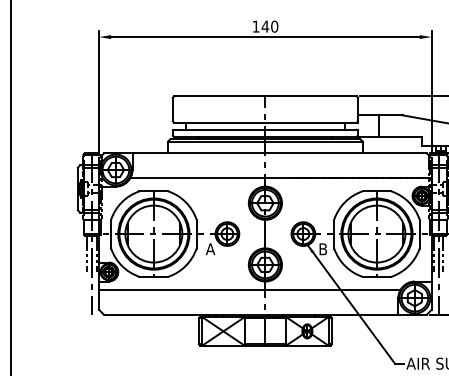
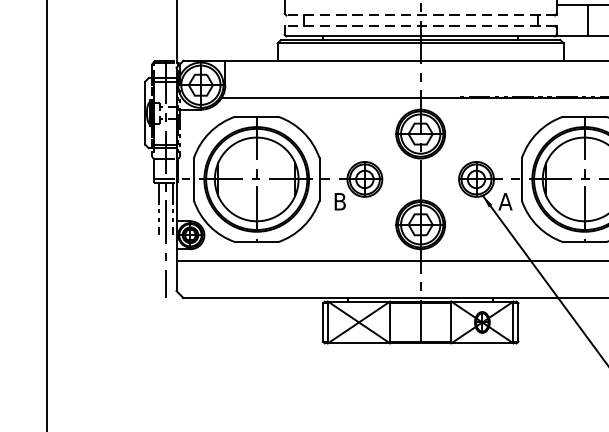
line: (266, 122) -> (422, 15), solid -> dashed
line: (265, 129) -> (420, 25), solid -> dashed
text: (210, 249) -> (339, 202), A -> B
text: (322, 249) -> (504, 202), B -> A

